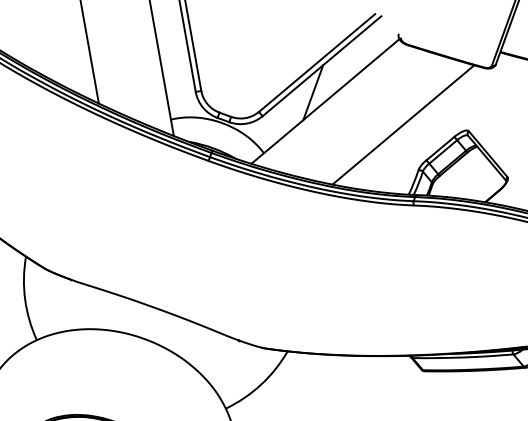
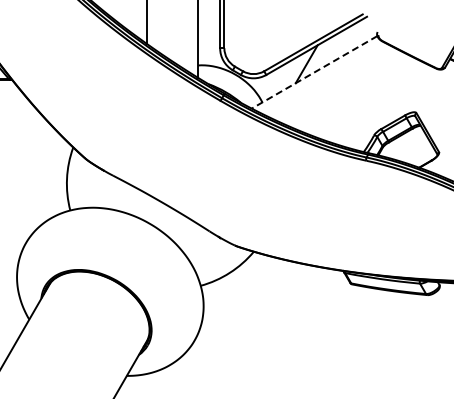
line: (325, 101) -> (314, 72), solid -> dashed
line: (402, 124) -> (368, 99), removed

